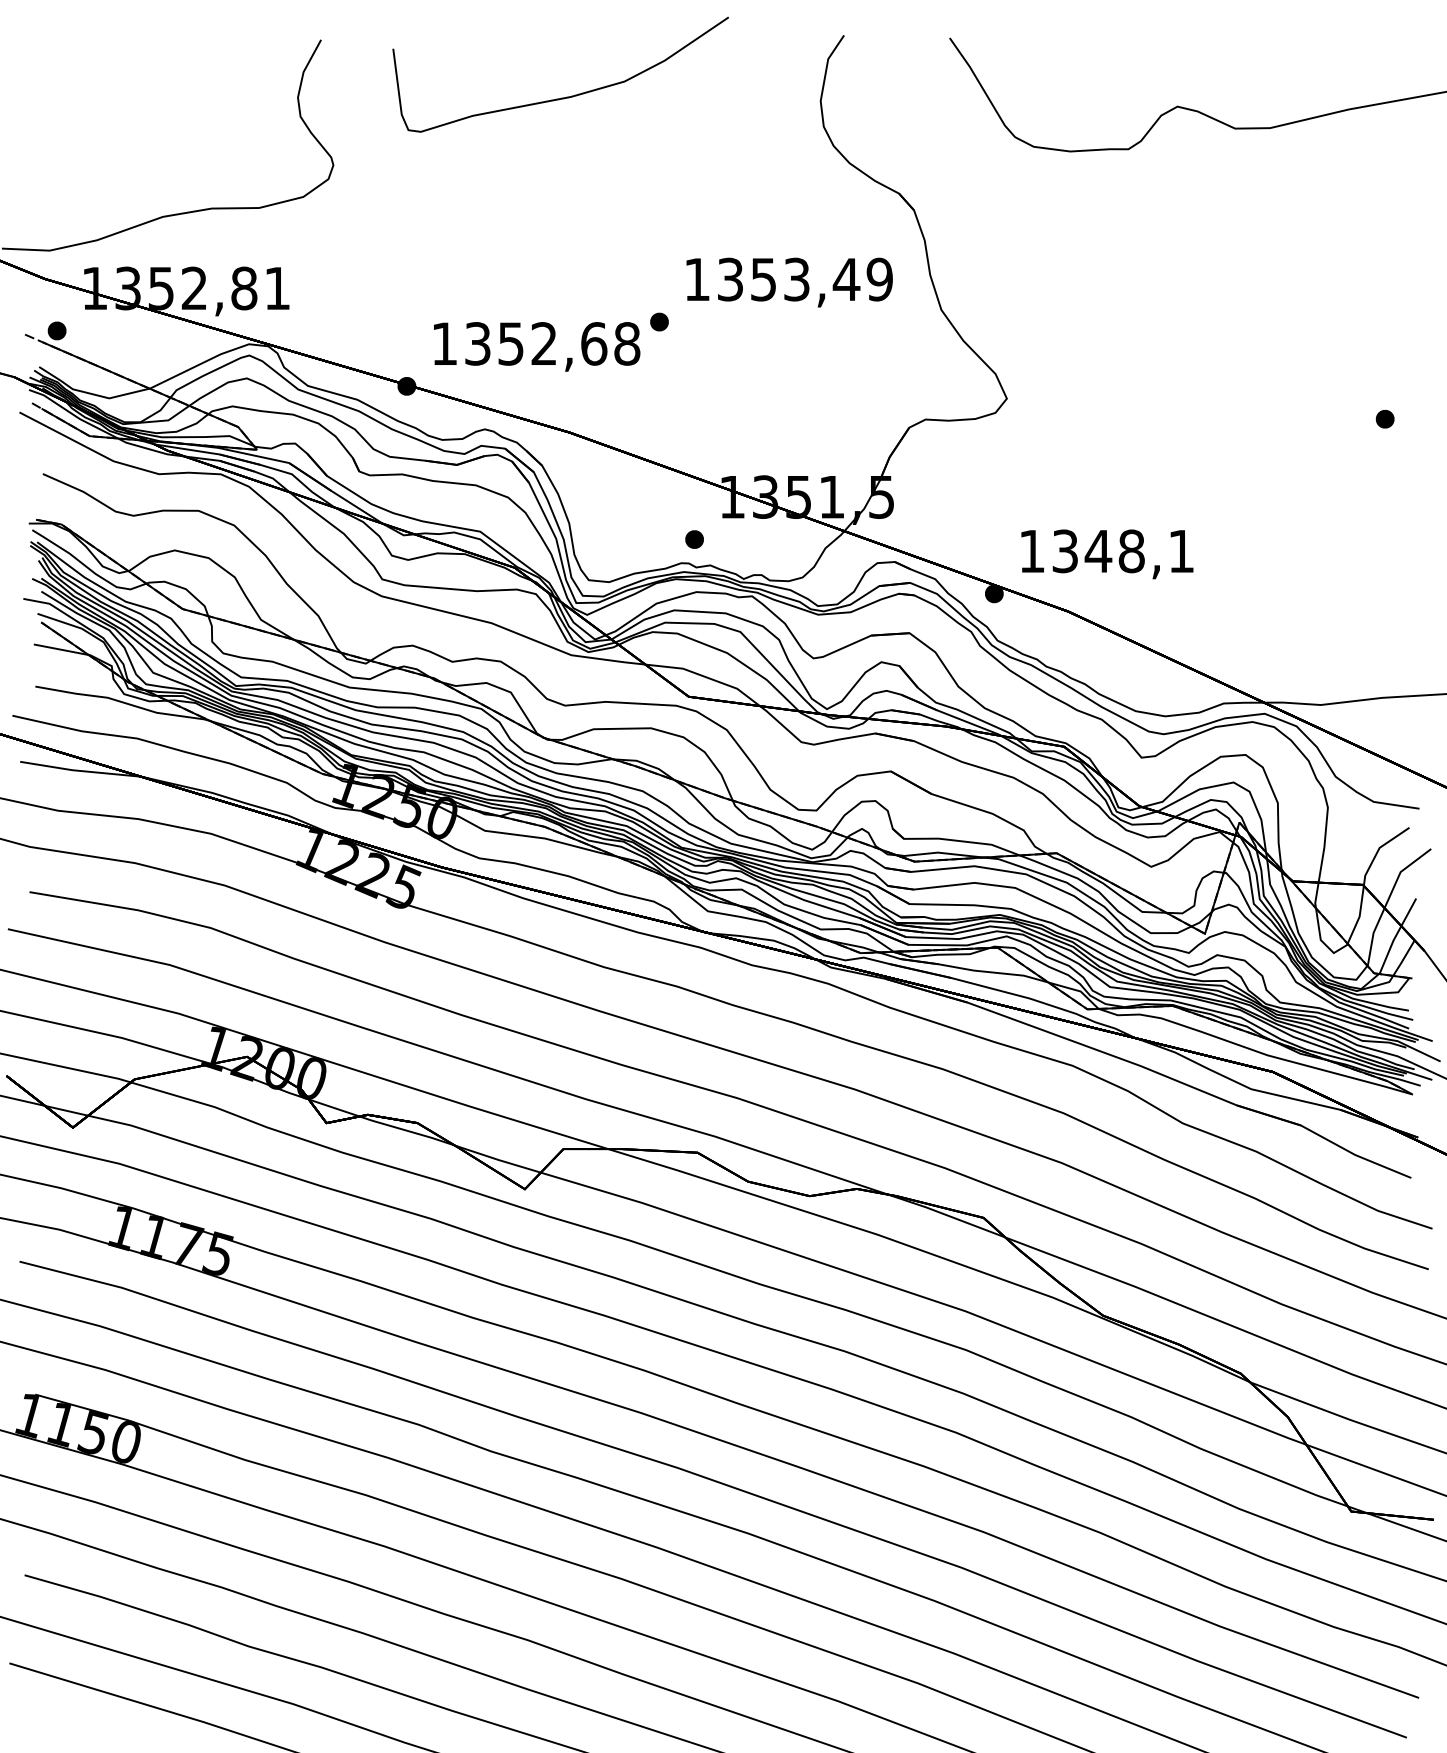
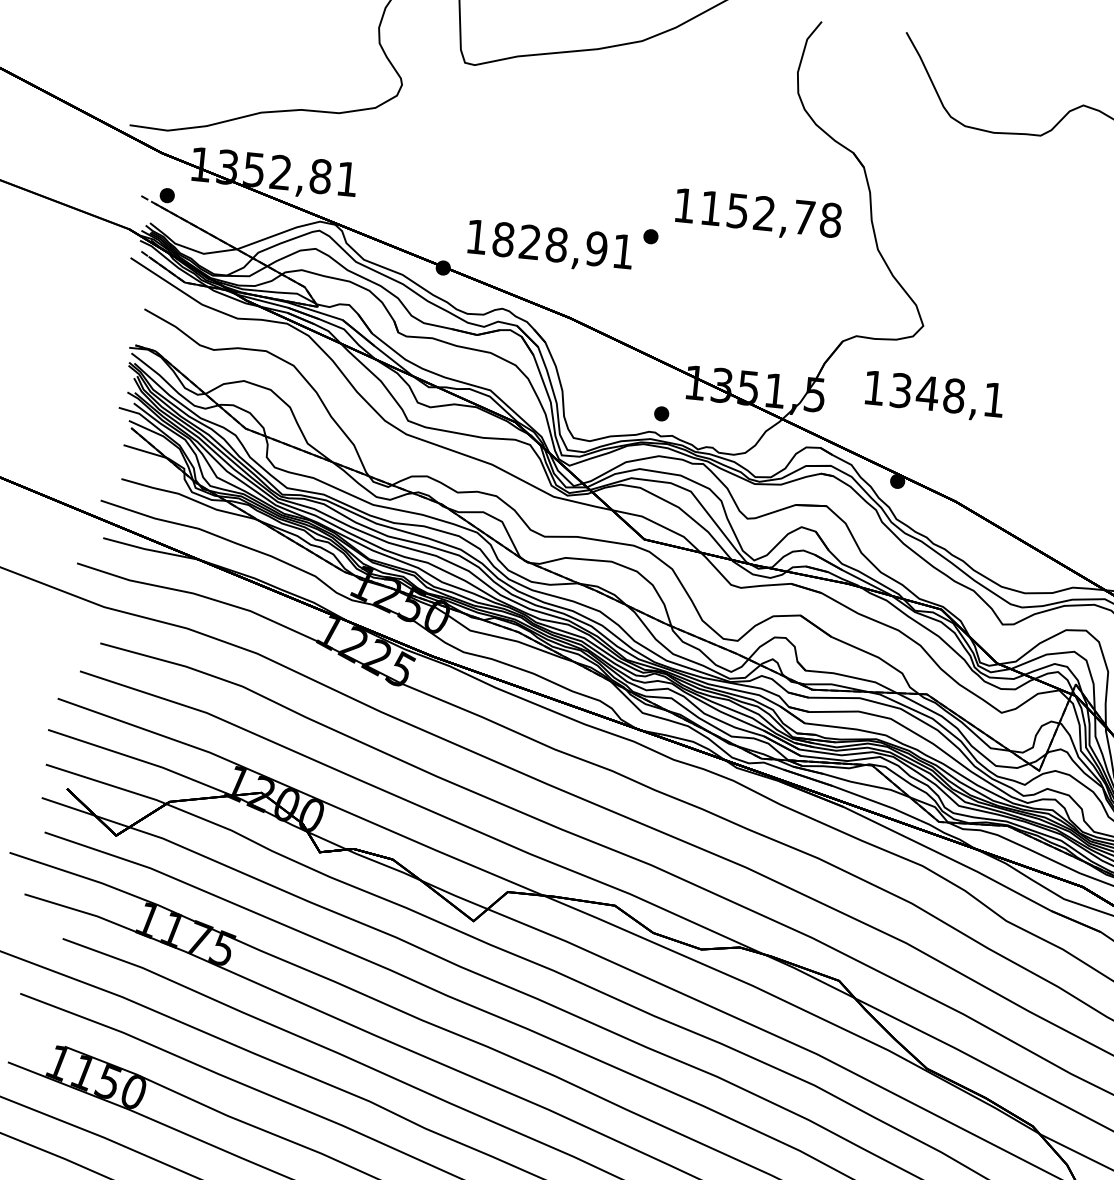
text: (805, 279) -> (771, 214), 1353,49 -> 1152,78
text: (552, 343) -> (563, 245), 1352,68 -> 1828,91
text: (1107, 554) -> (934, 396), moved

